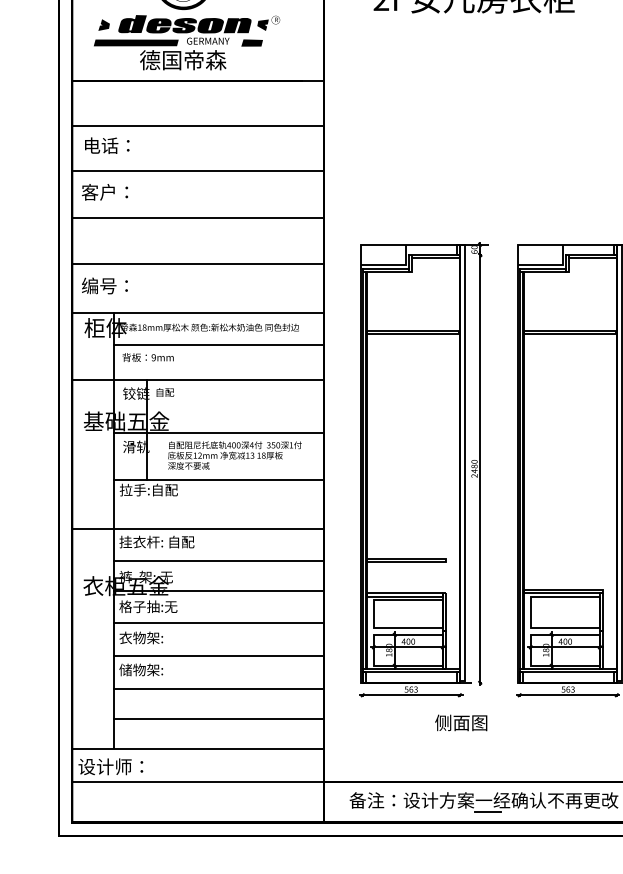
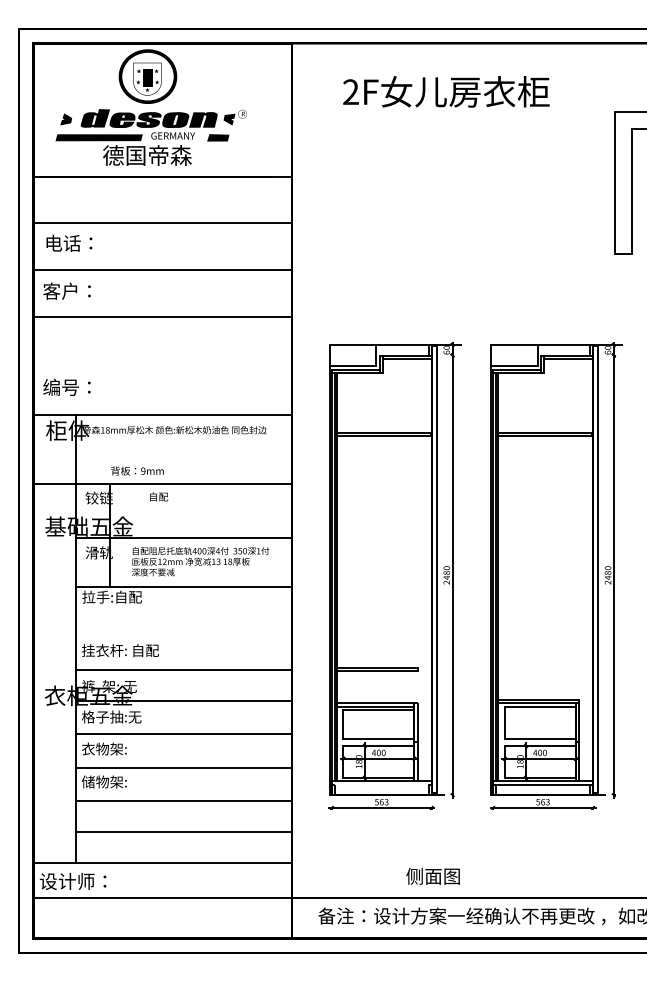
line: (197, 263) -> (162, 364), removed
line: (218, 345) -> (183, 448), removed
text: (148, 357) -> (137, 470), moved
text: (165, 392) -> (159, 496), moved
line: (197, 528) -> (162, 636), removed
line: (411, 672) -> (381, 784), removed
text: (460, 723) -> (432, 876), moved
line: (487, 812) -> (460, 928), removed

